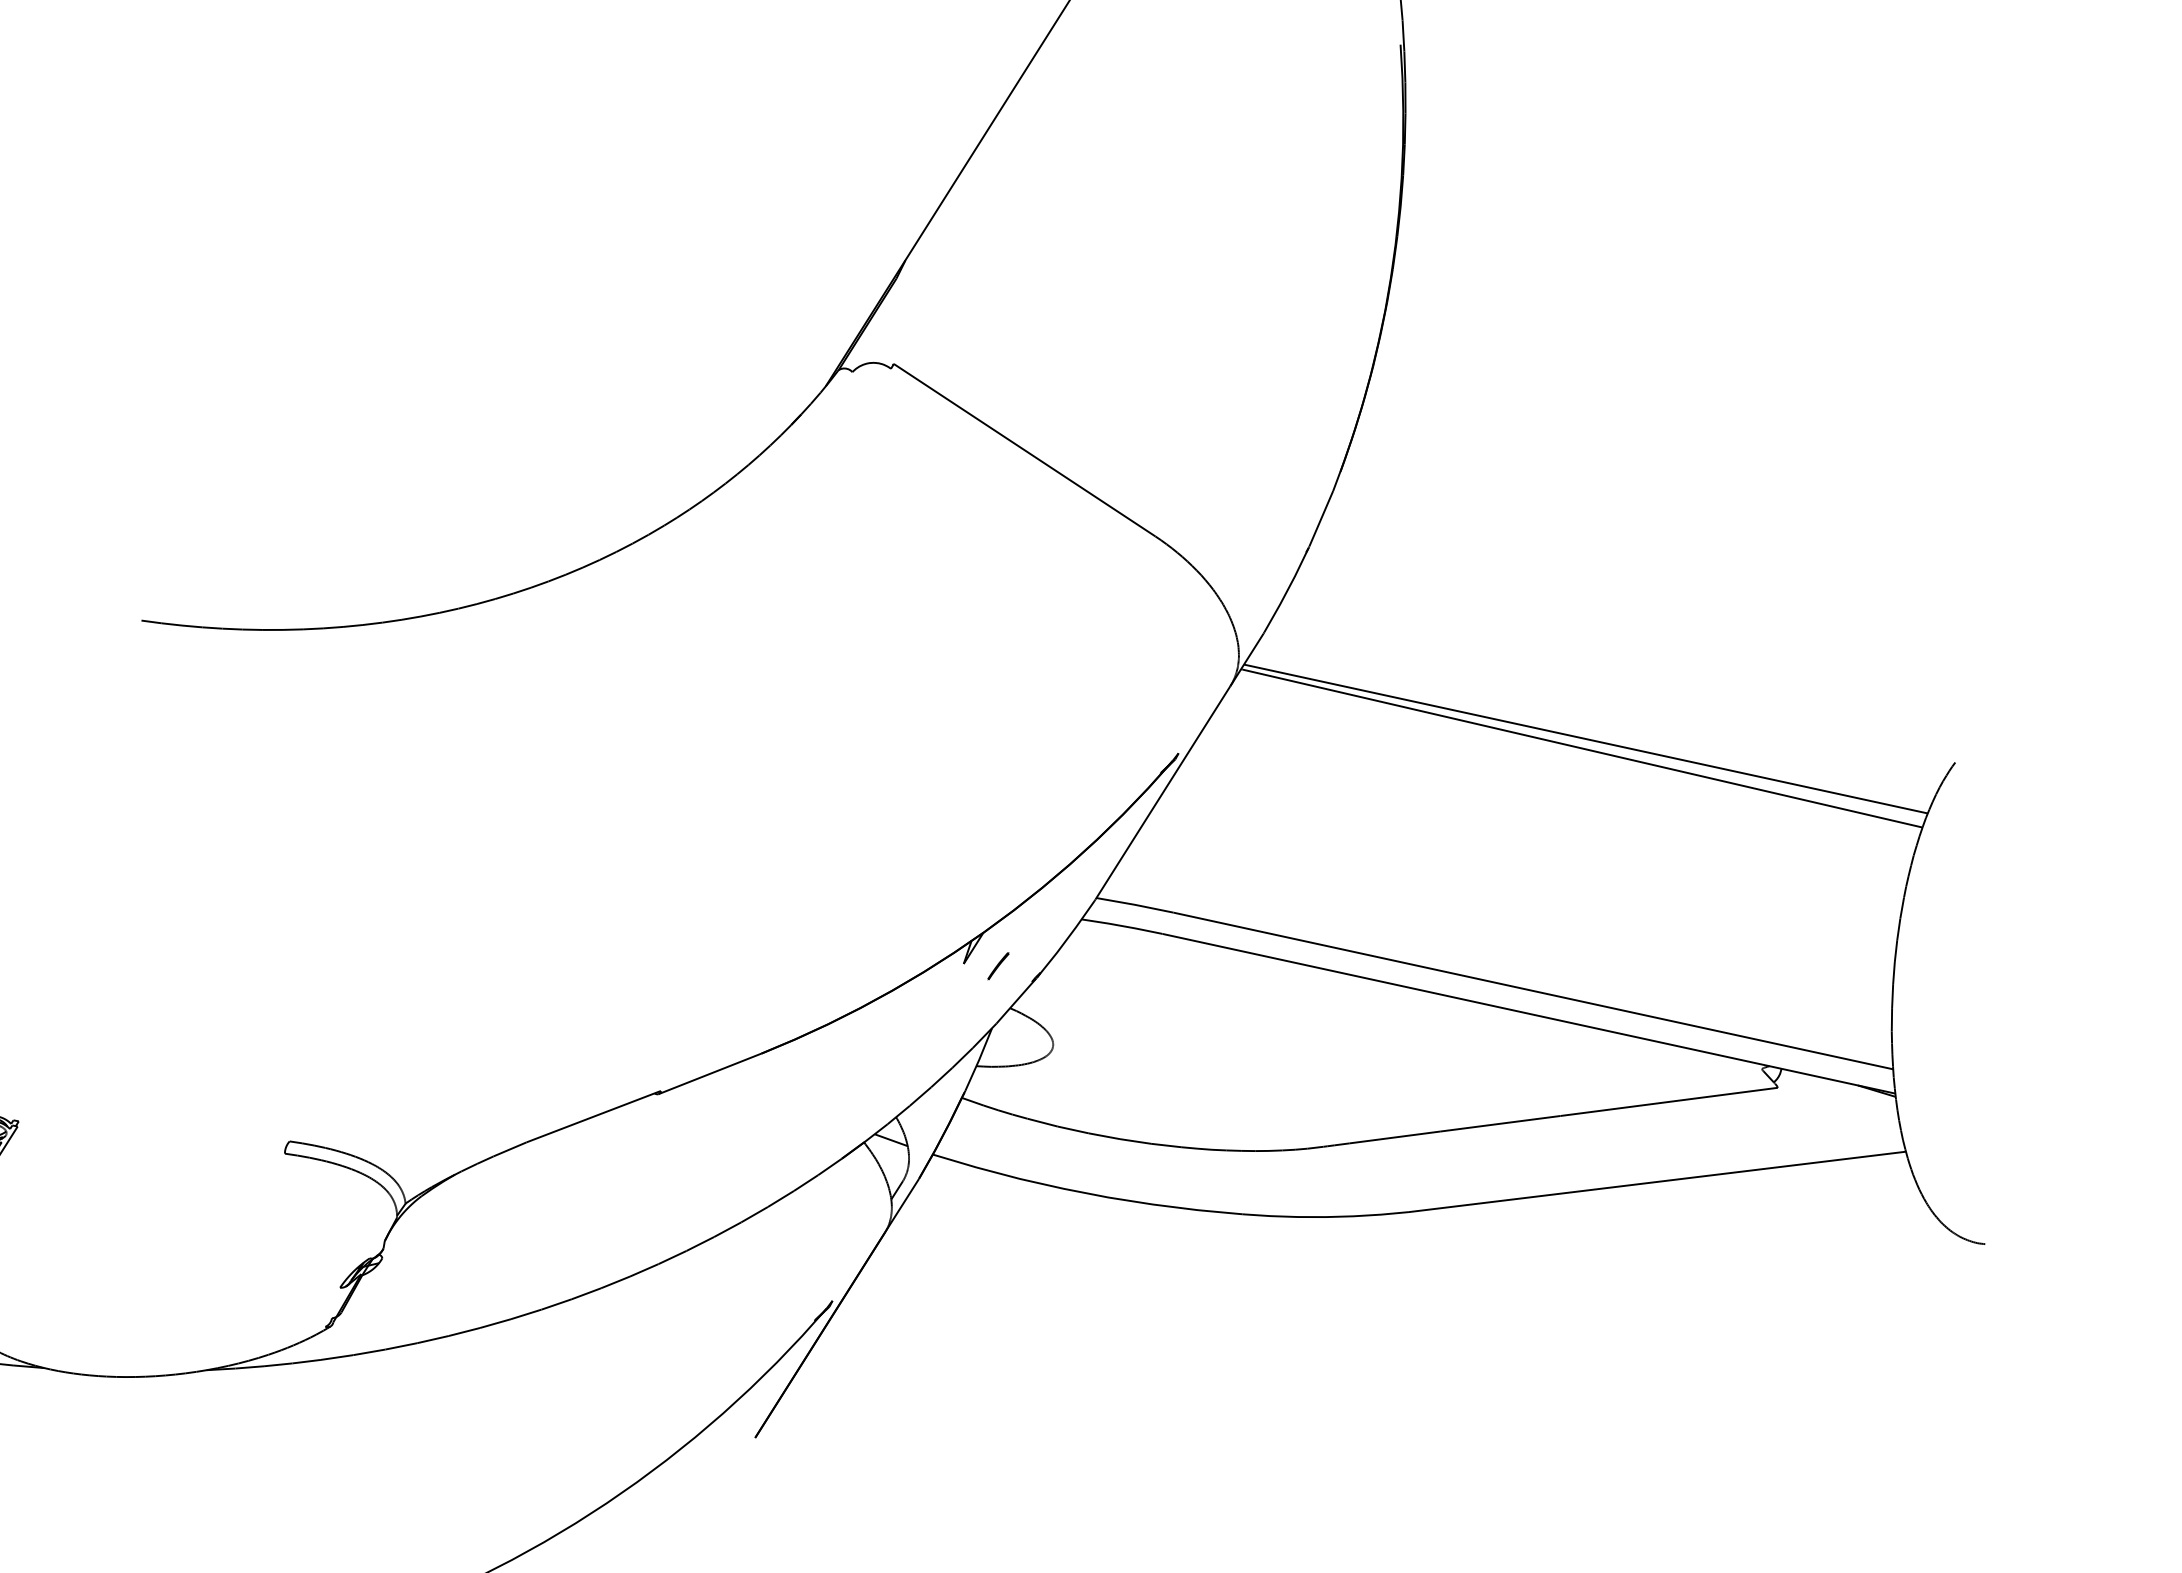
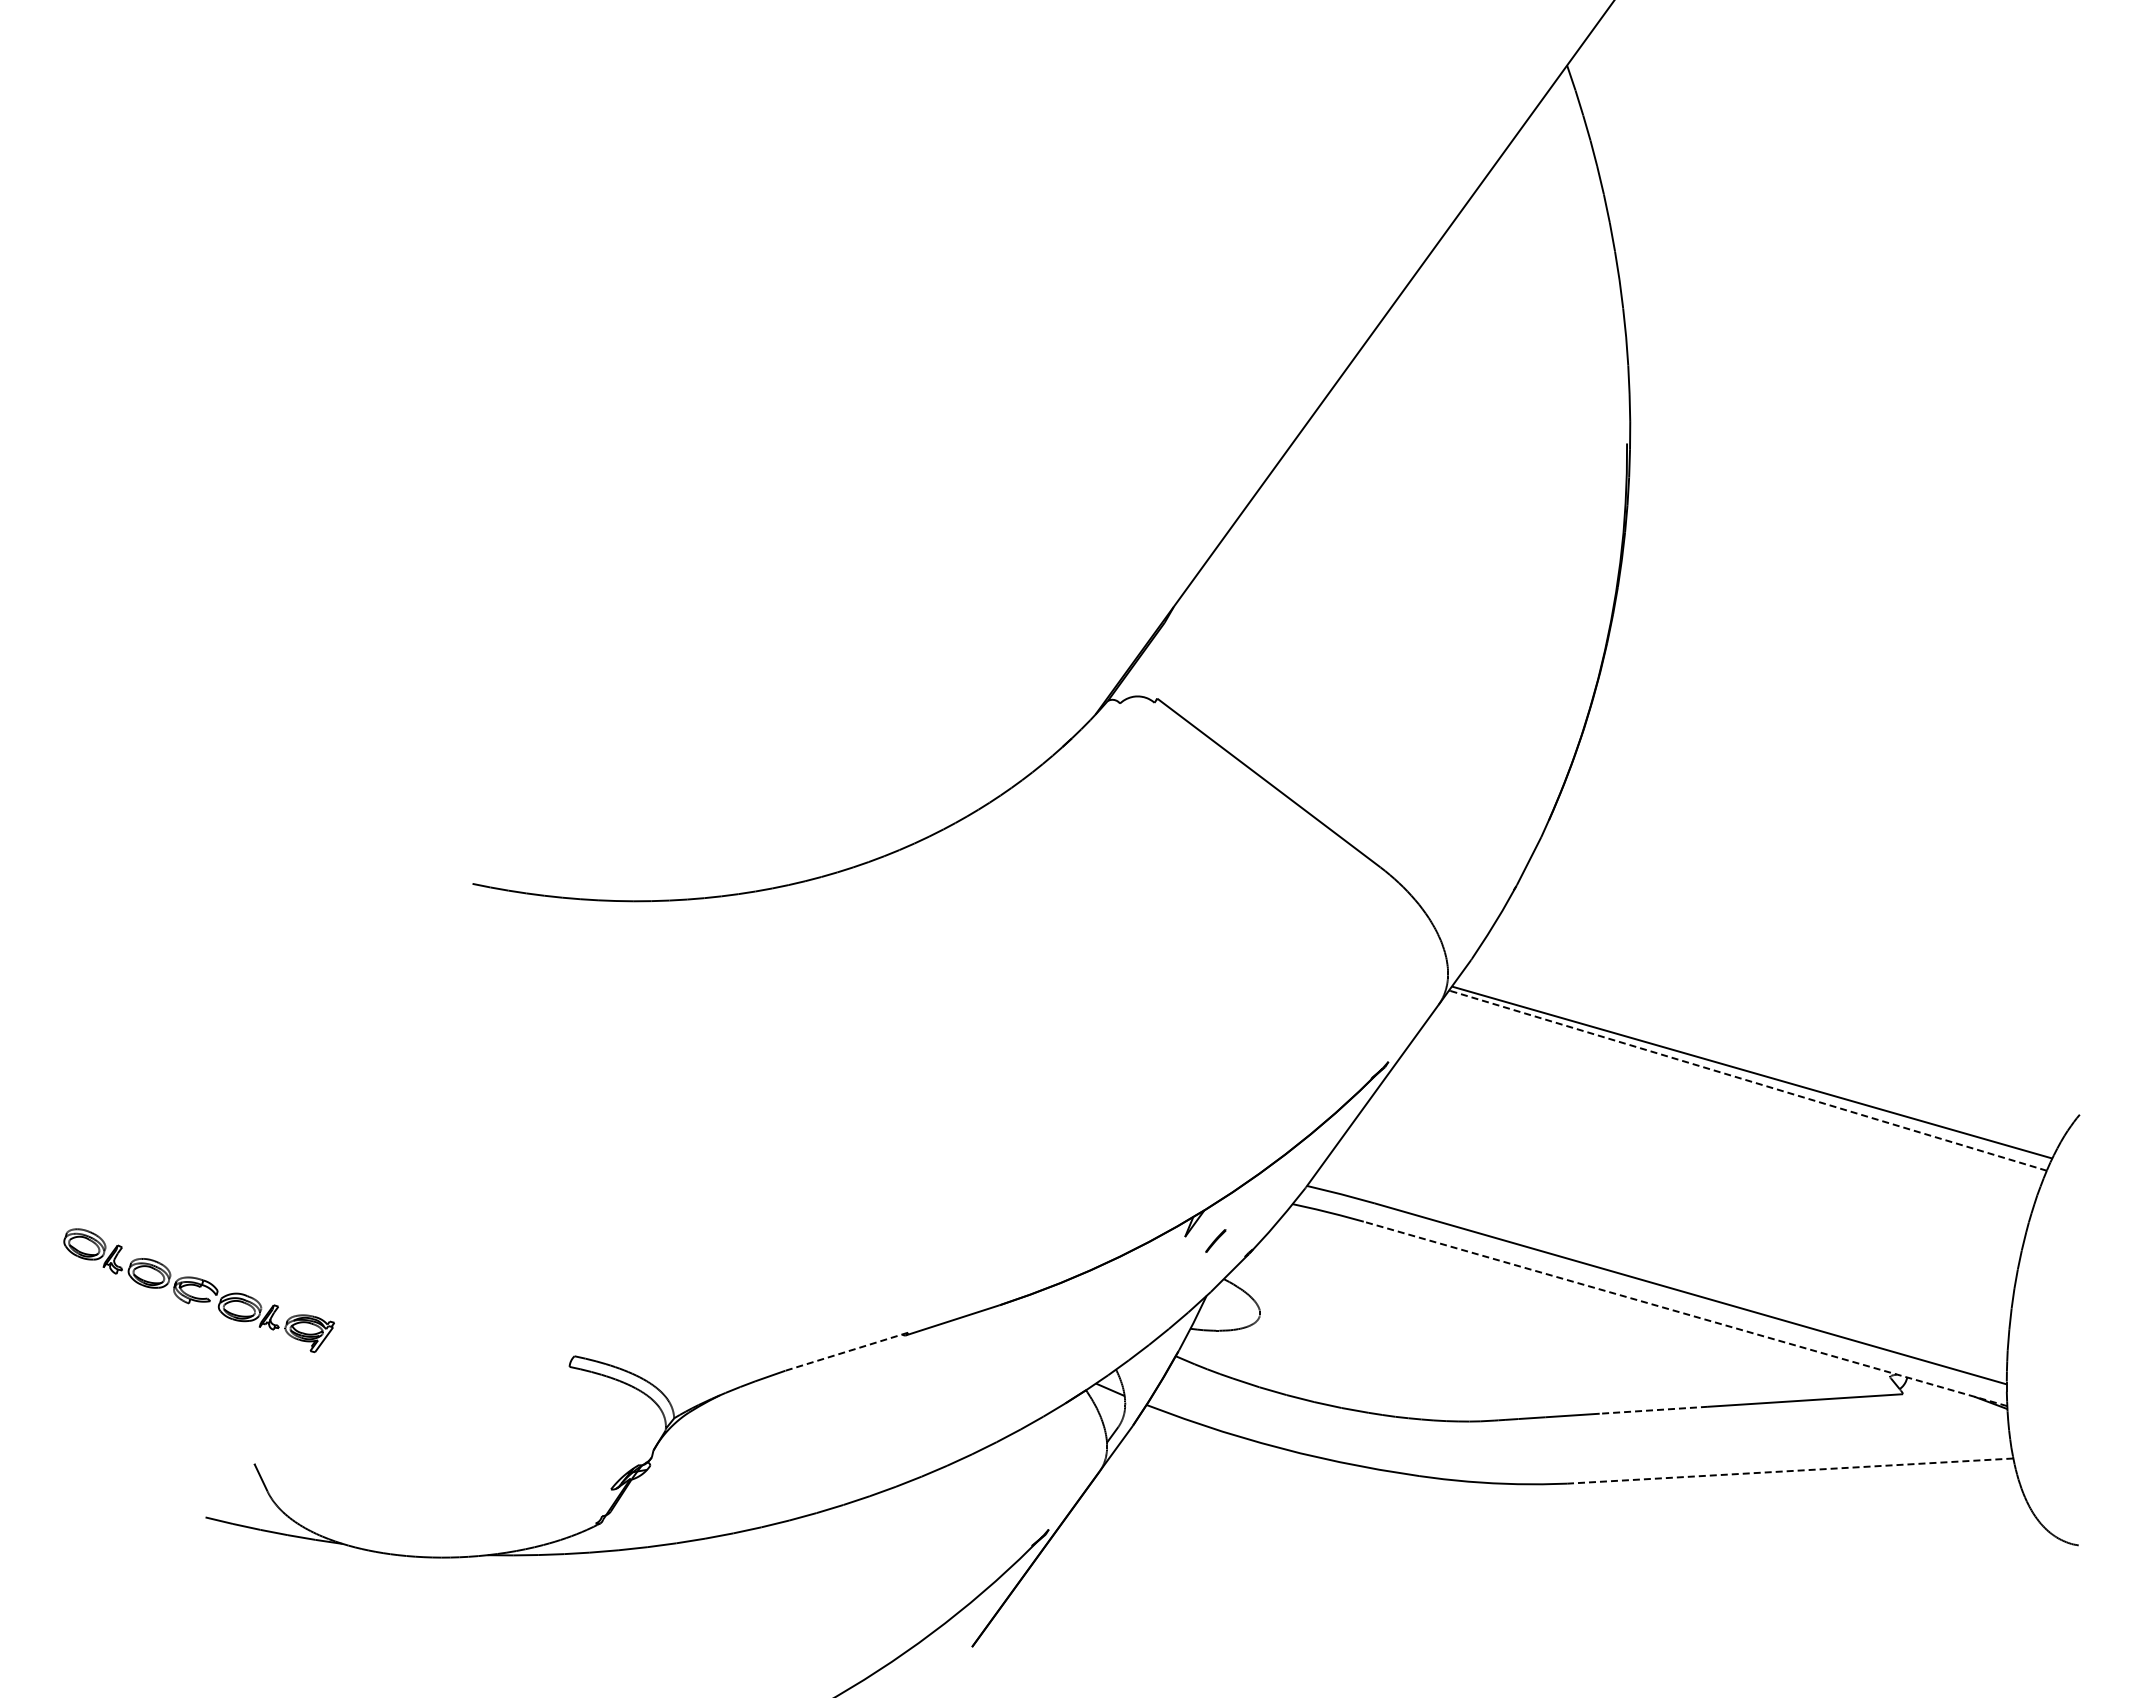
line: (1583, 749) -> (1749, 1081), solid -> dashed
line: (1528, 1013) -> (1685, 1313), solid -> dashed
line: (593, 1116) -> (846, 1351), solid -> dashed
line: (1500, 1124) -> (1653, 1410), solid -> dashed
line: (1656, 1182) -> (1789, 1471), solid -> dashed

